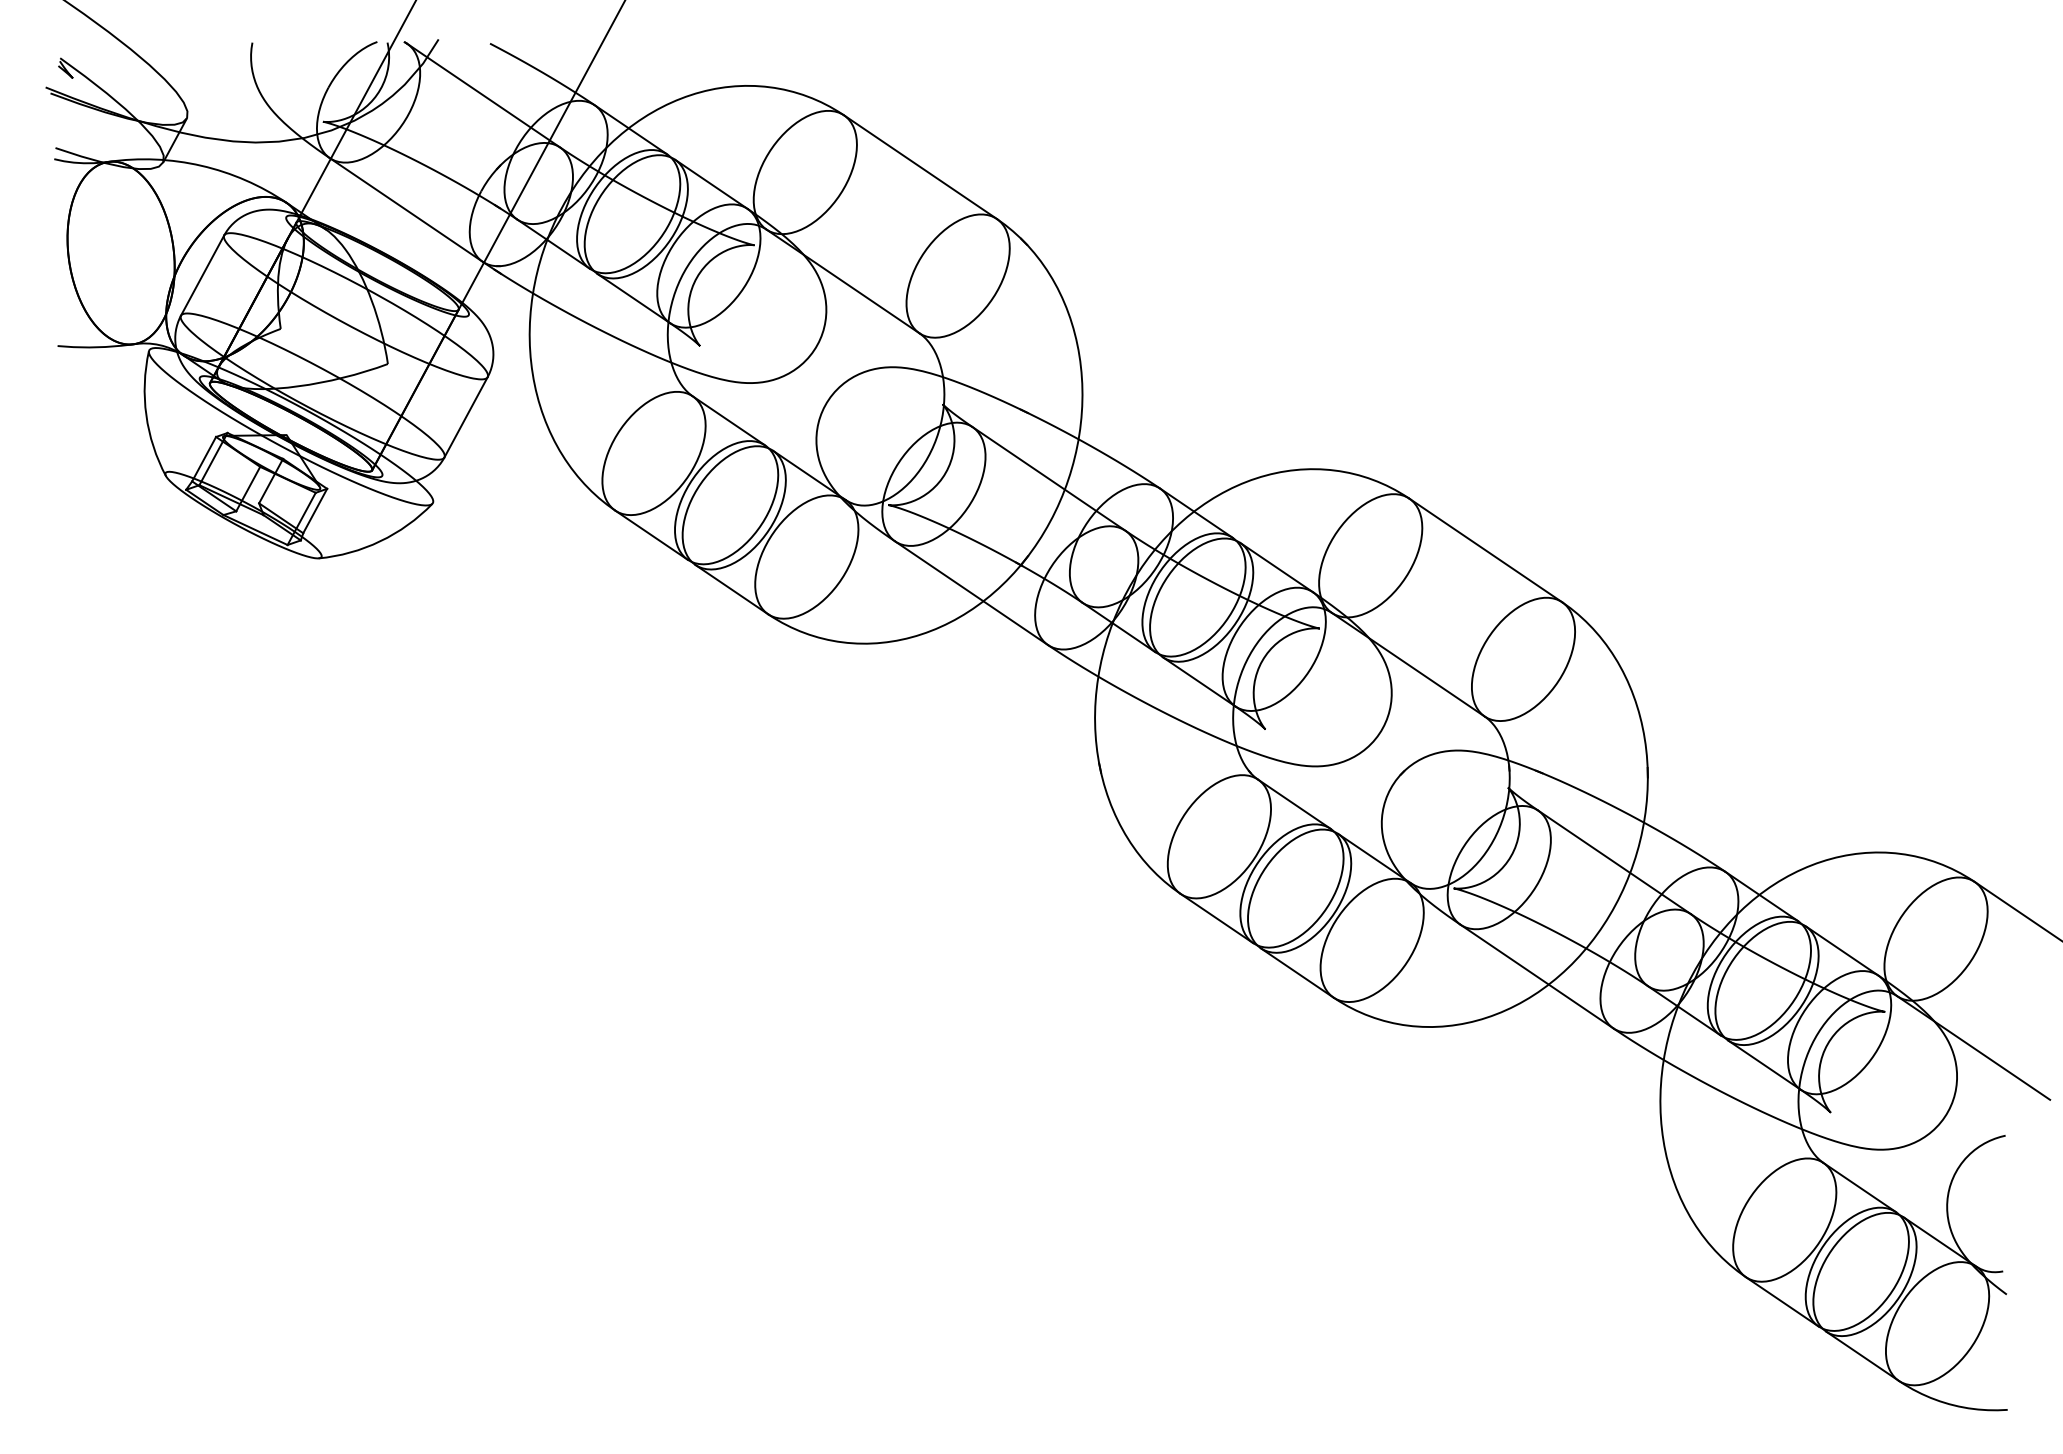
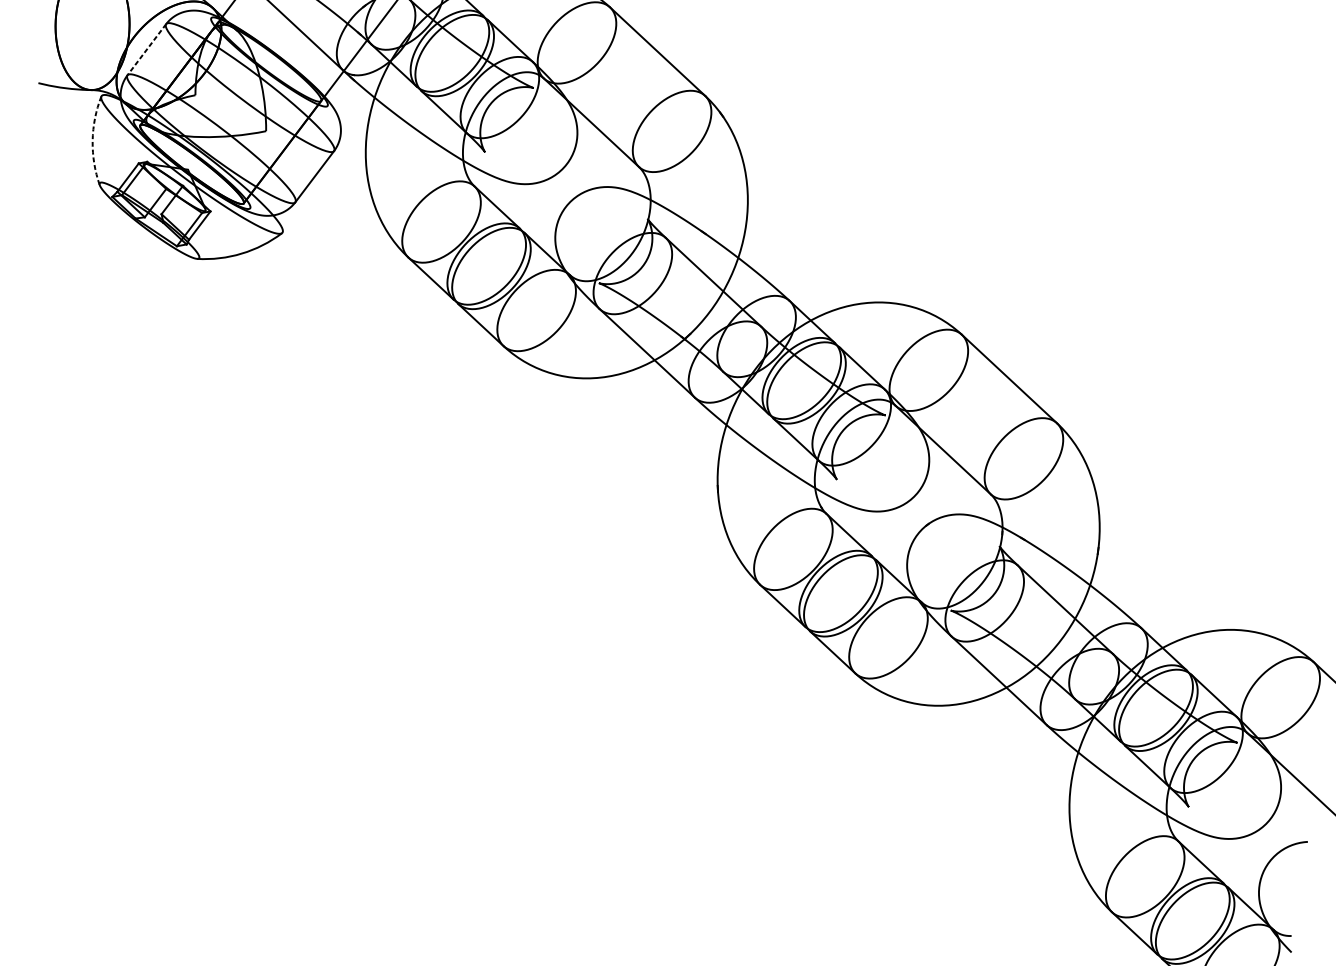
line: (202, 275) -> (146, 49), solid -> dashed
arc: (146, 415) -> (92, 141), solid -> dashed

